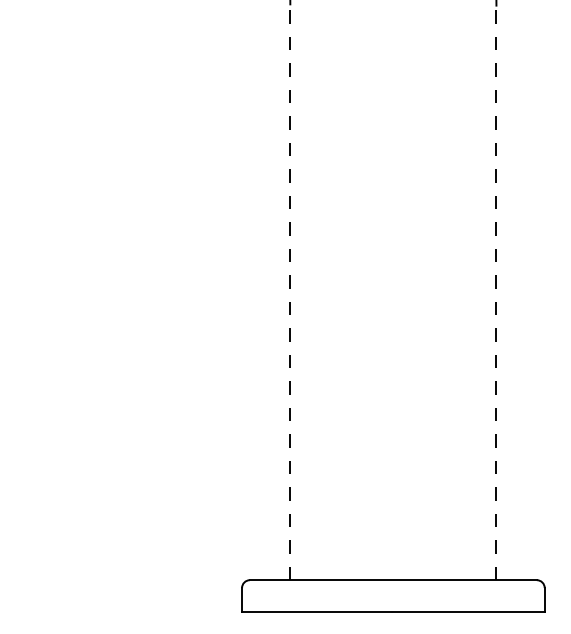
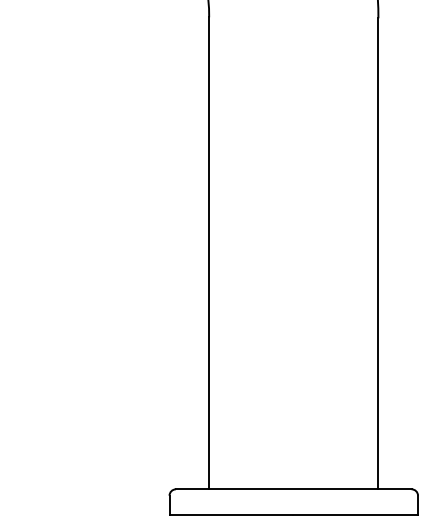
line: (290, 292) -> (209, 253), dashed -> solid
line: (496, 293) -> (378, 253), dashed -> solid

